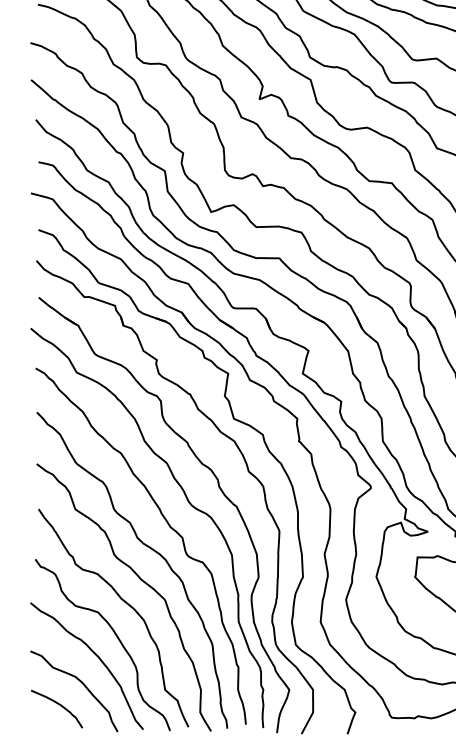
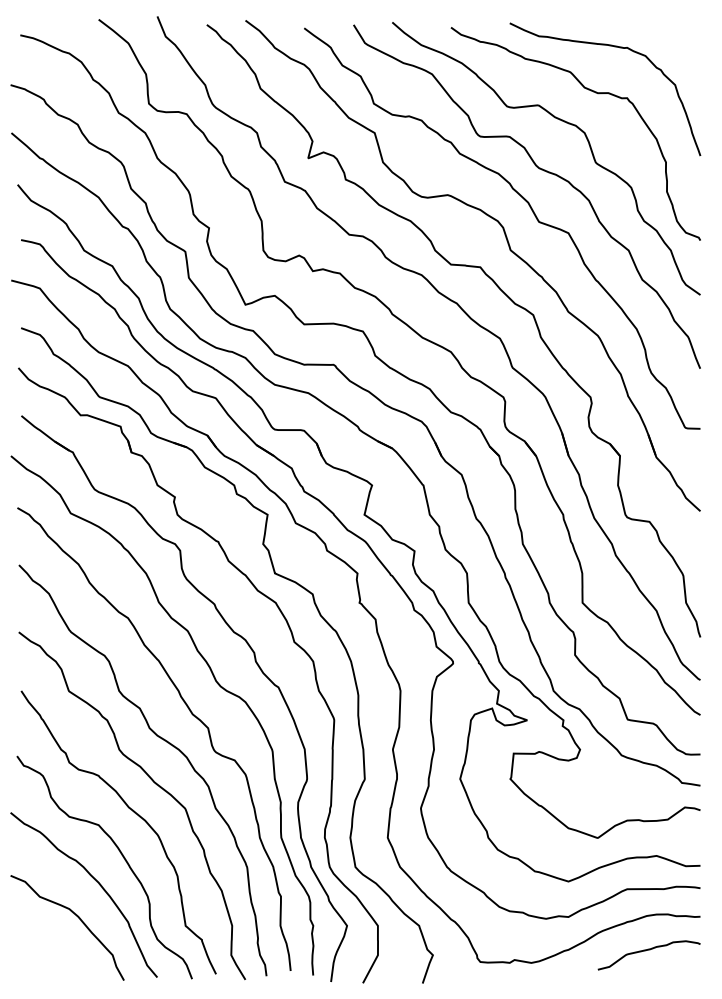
curve: (58, 705) -> (47, 945), removed

